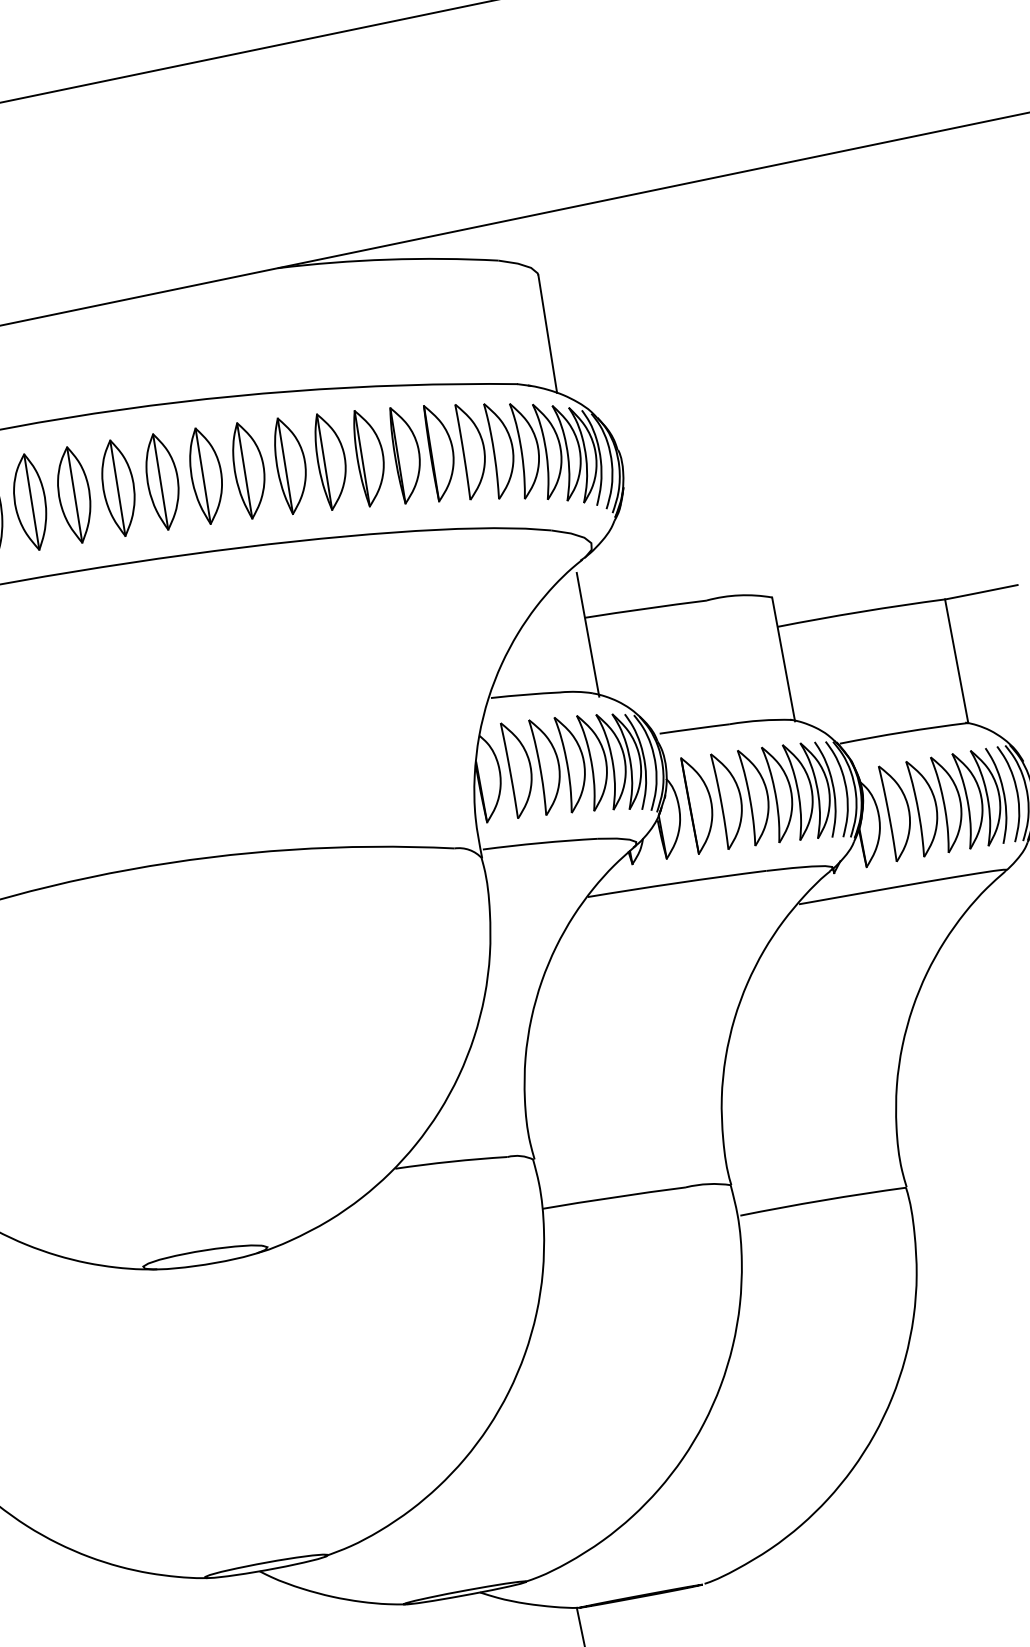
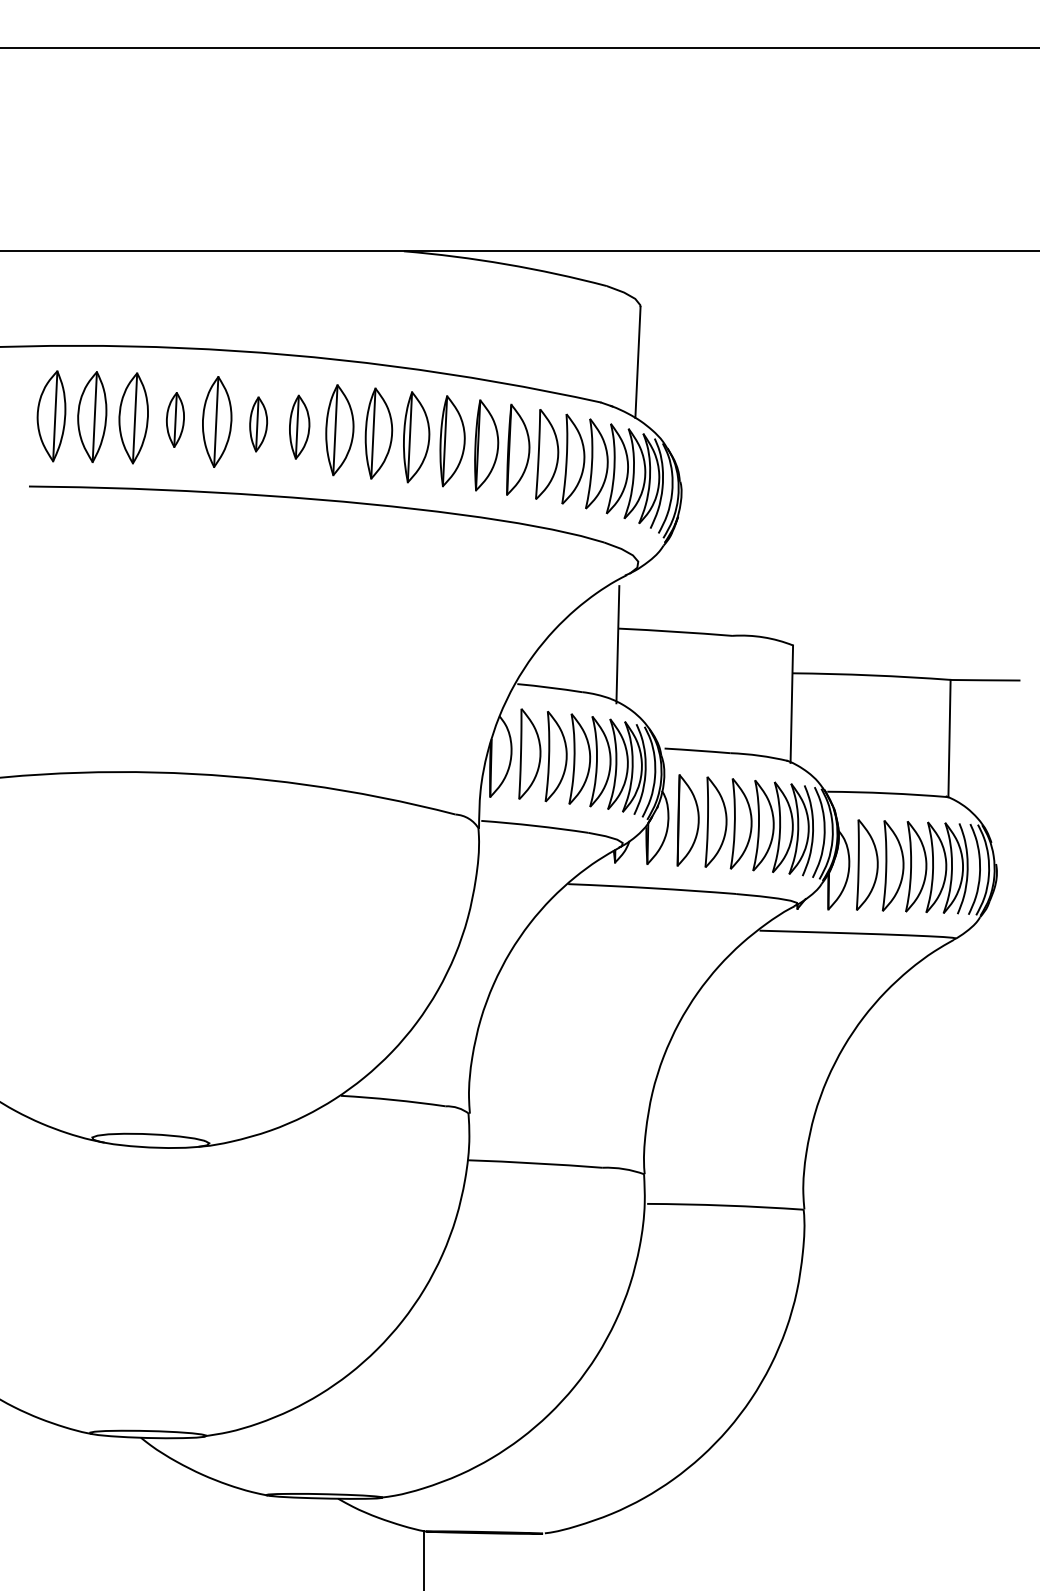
part: (206, 475) -> (299, 427), size x0.7
part: (162, 481) -> (258, 424), size x0.6
part: (74, 494) -> (175, 419), size x0.6

